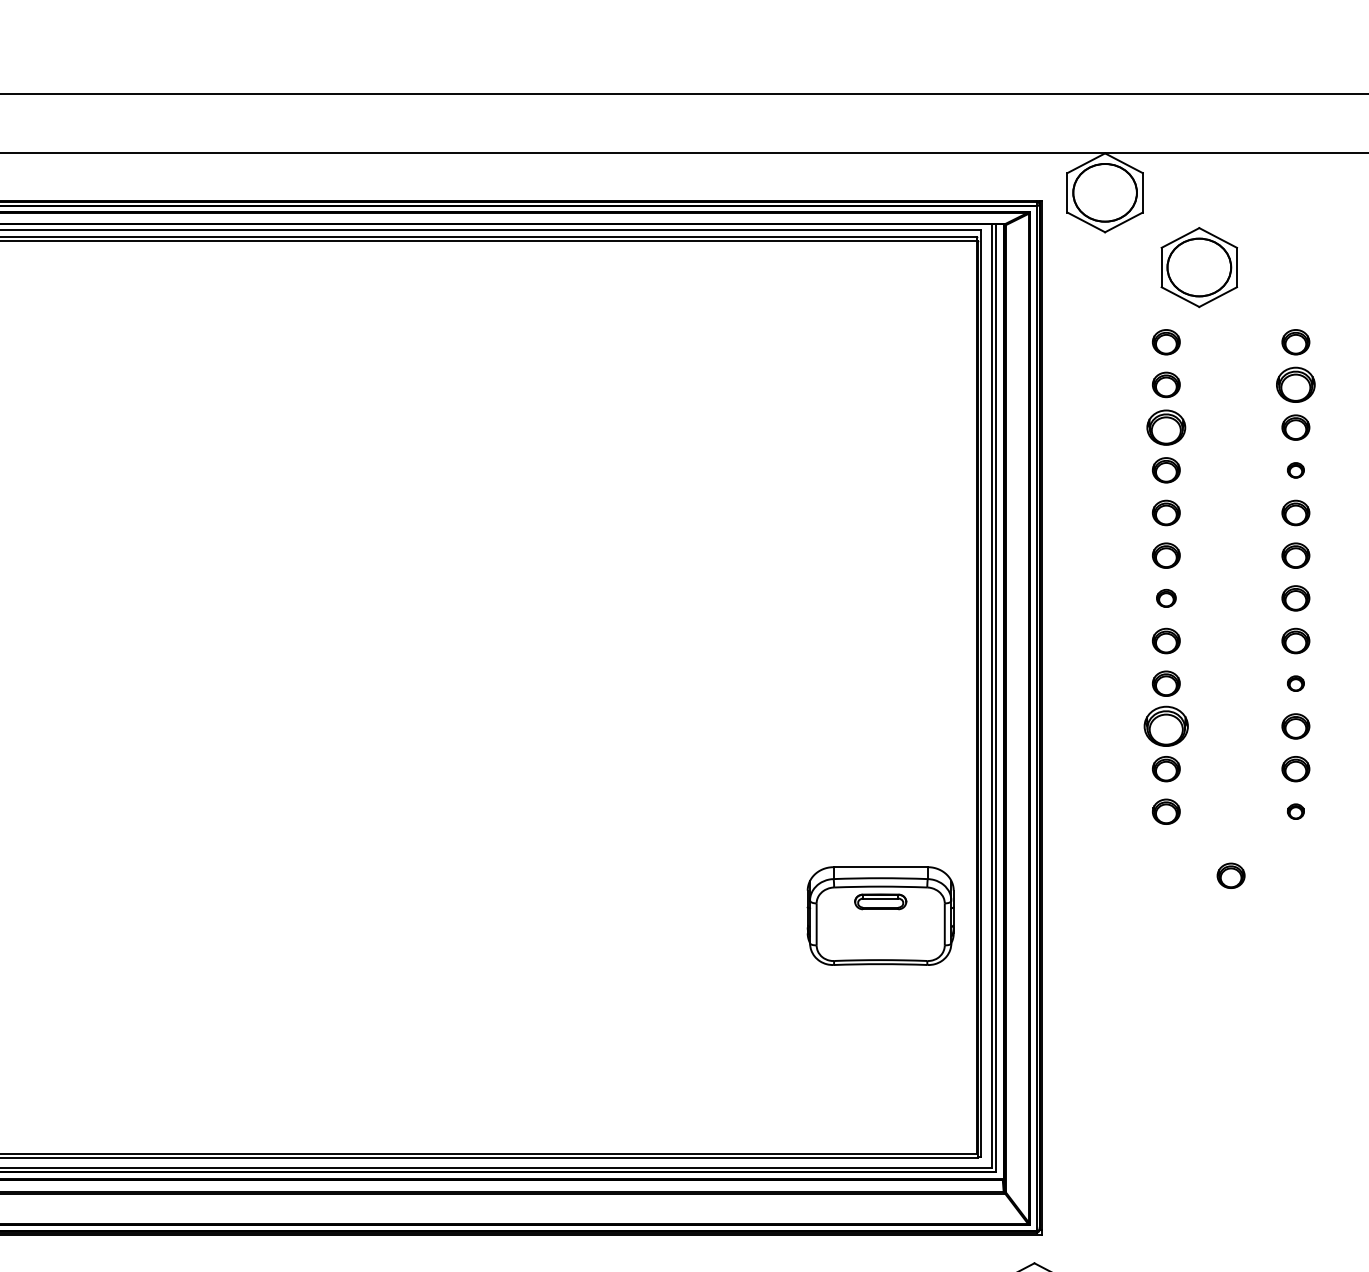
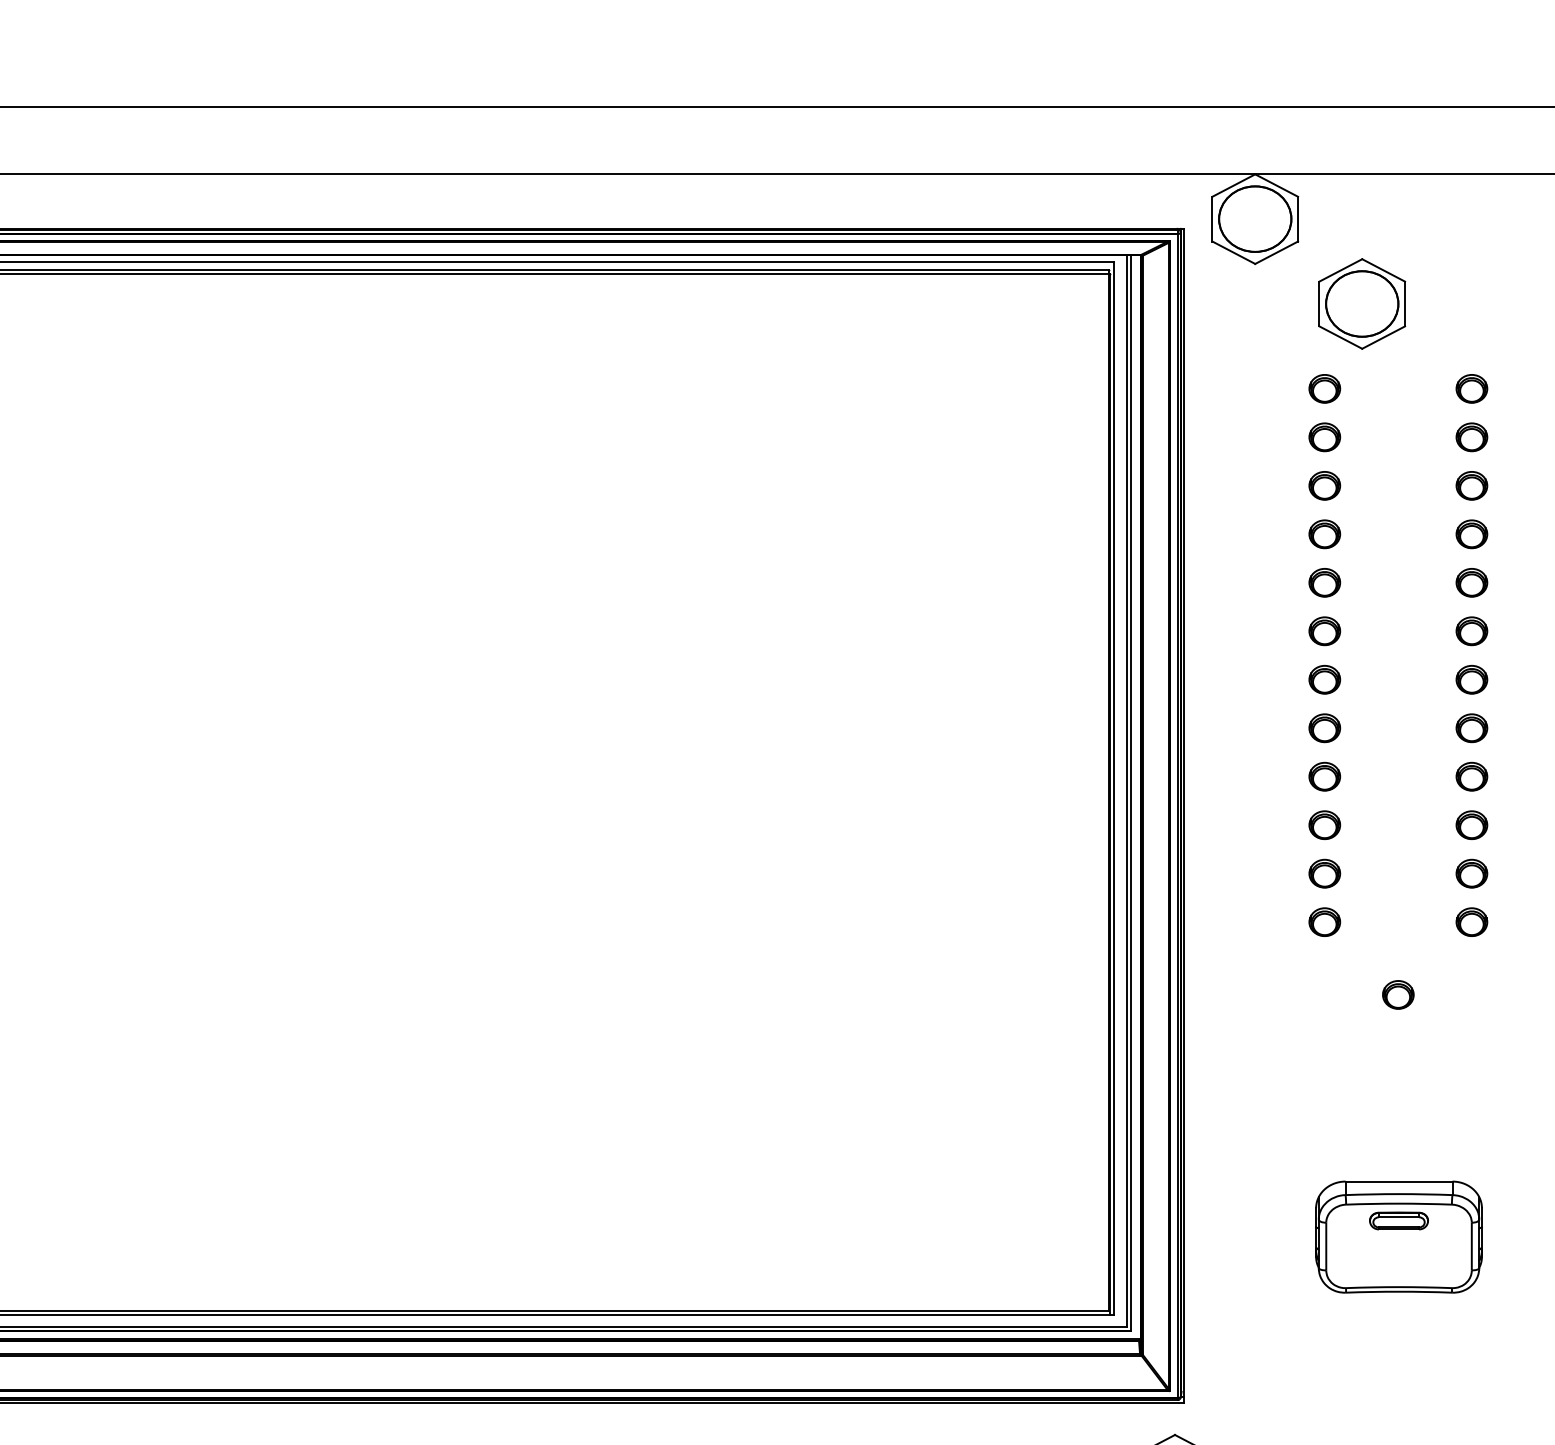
part: (1295, 384) -> (1471, 436), size x0.71
part: (1166, 427) -> (1324, 485), size x0.71
part: (1295, 470) -> (1471, 534), size x1.67
part: (1166, 598) -> (1324, 679), size x1.43
part: (1295, 683) -> (1471, 776), size x1.67
part: (1166, 726) -> (1324, 825), size x0.62
part: (1295, 811) -> (1471, 921), size x1.67
part: (880, 915) -> (1398, 1236), moved

